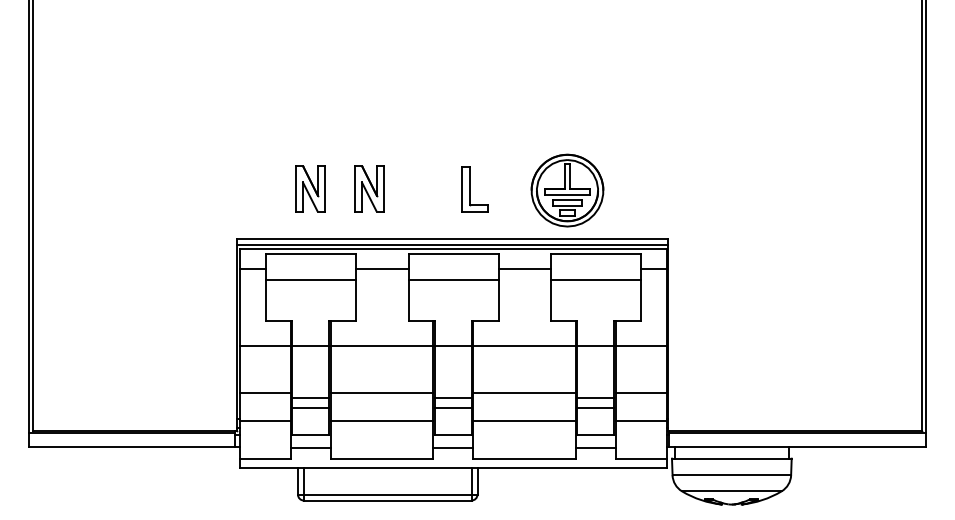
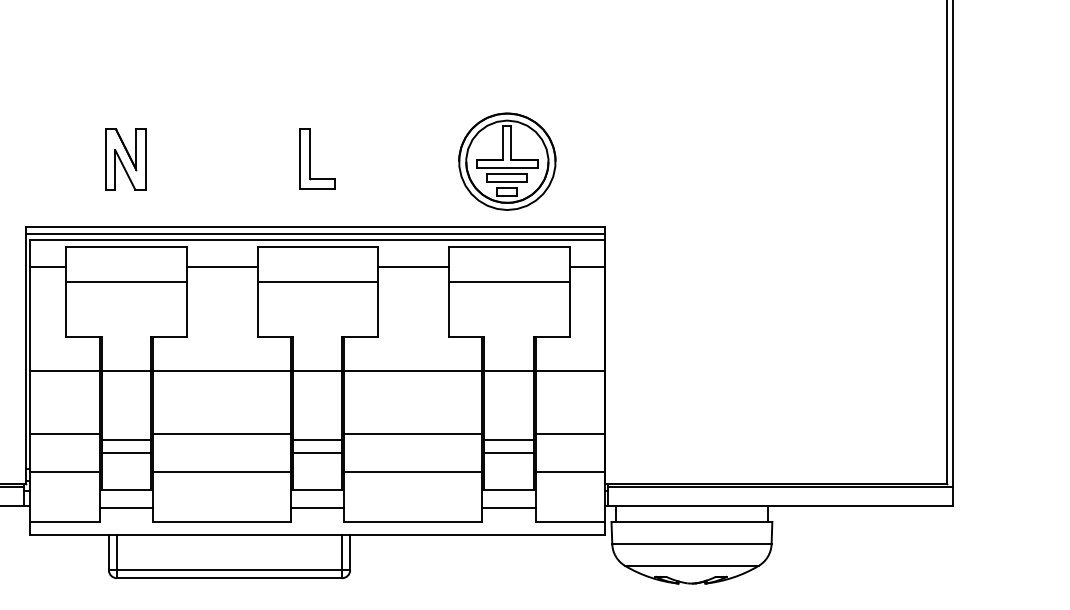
part: (369, 188) -> (205, 158), removed
part: (474, 189) -> (316, 158), moved
part: (567, 190) -> (507, 161), moved

